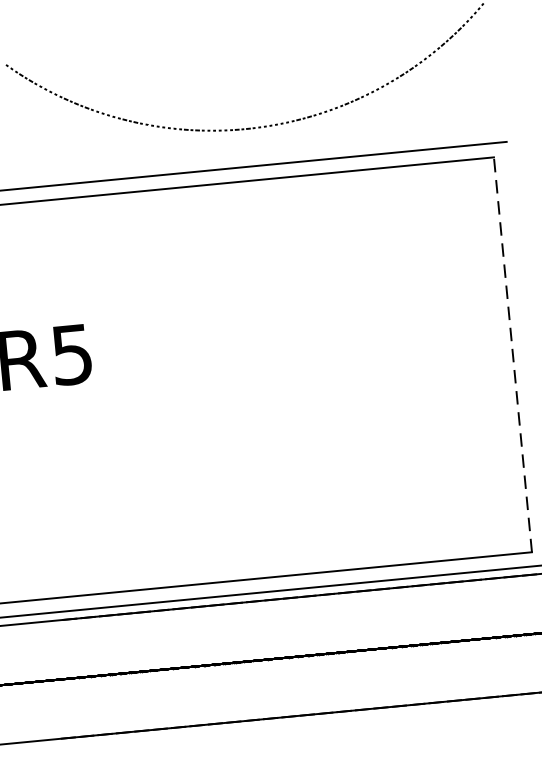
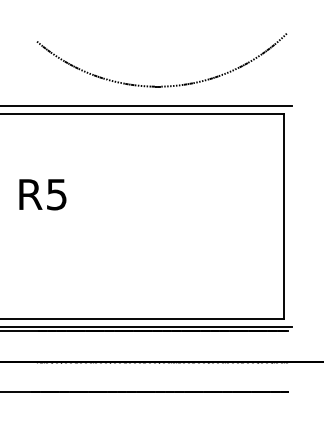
line: (513, 354) -> (284, 216), dashed -> solid

